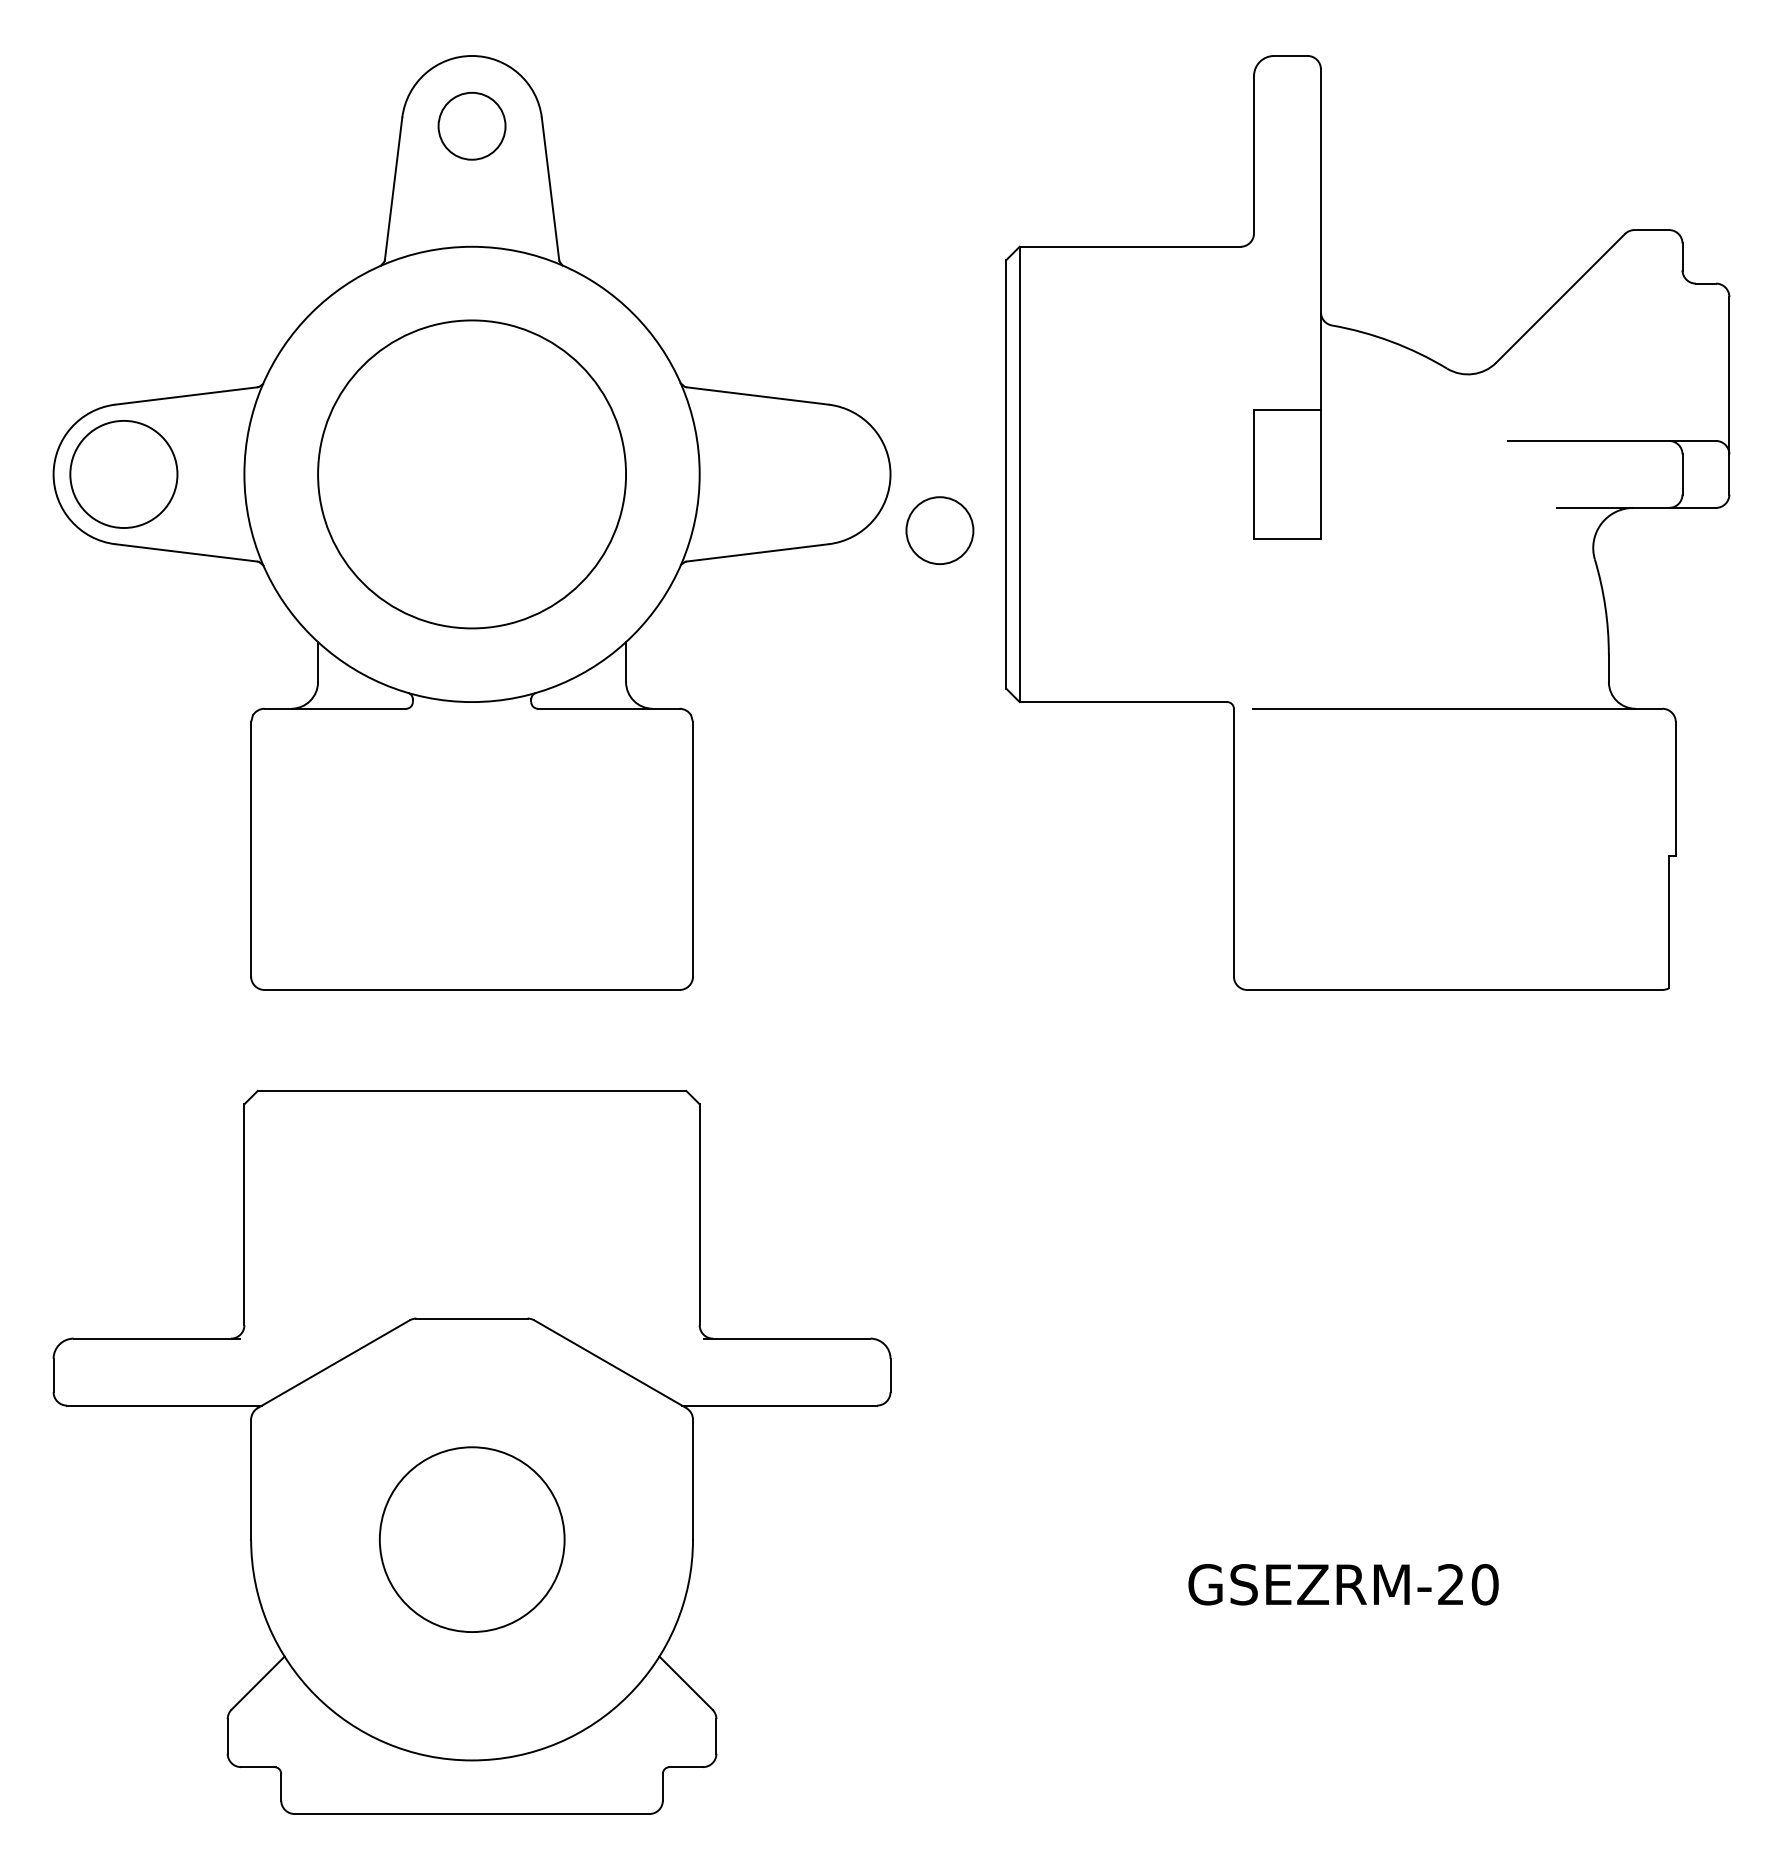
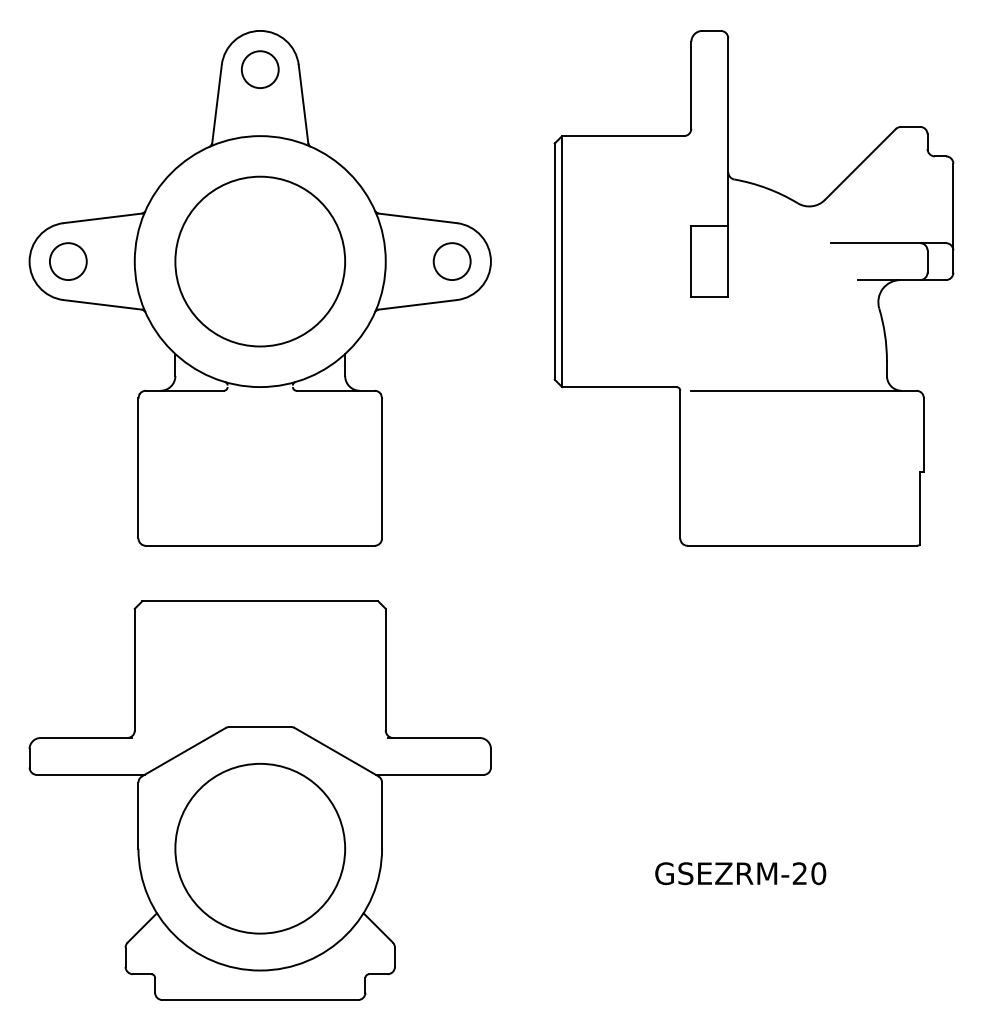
circle: (122, 474) -> (67, 261), size x0.62
circle: (938, 530) -> (451, 261), moved
circle: (472, 1539) -> (260, 848), size x1.67

